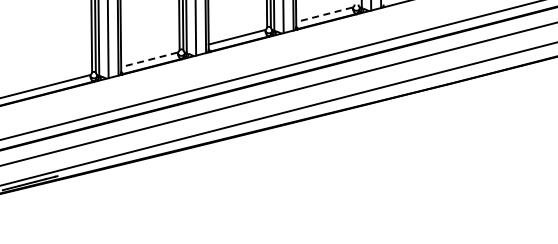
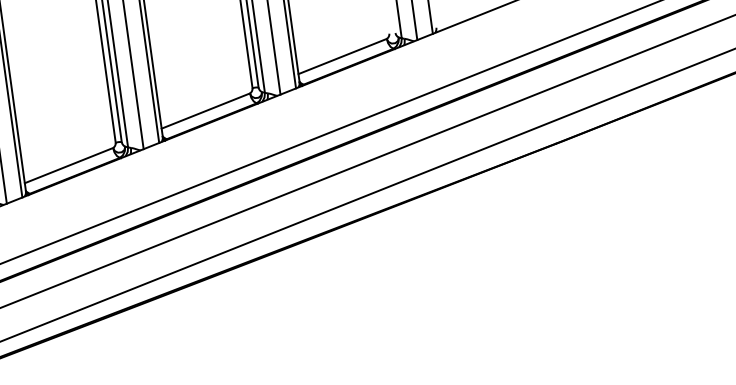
line: (323, 14) -> (341, 56), dashed -> solid
line: (148, 59) -> (67, 165), dashed -> solid

